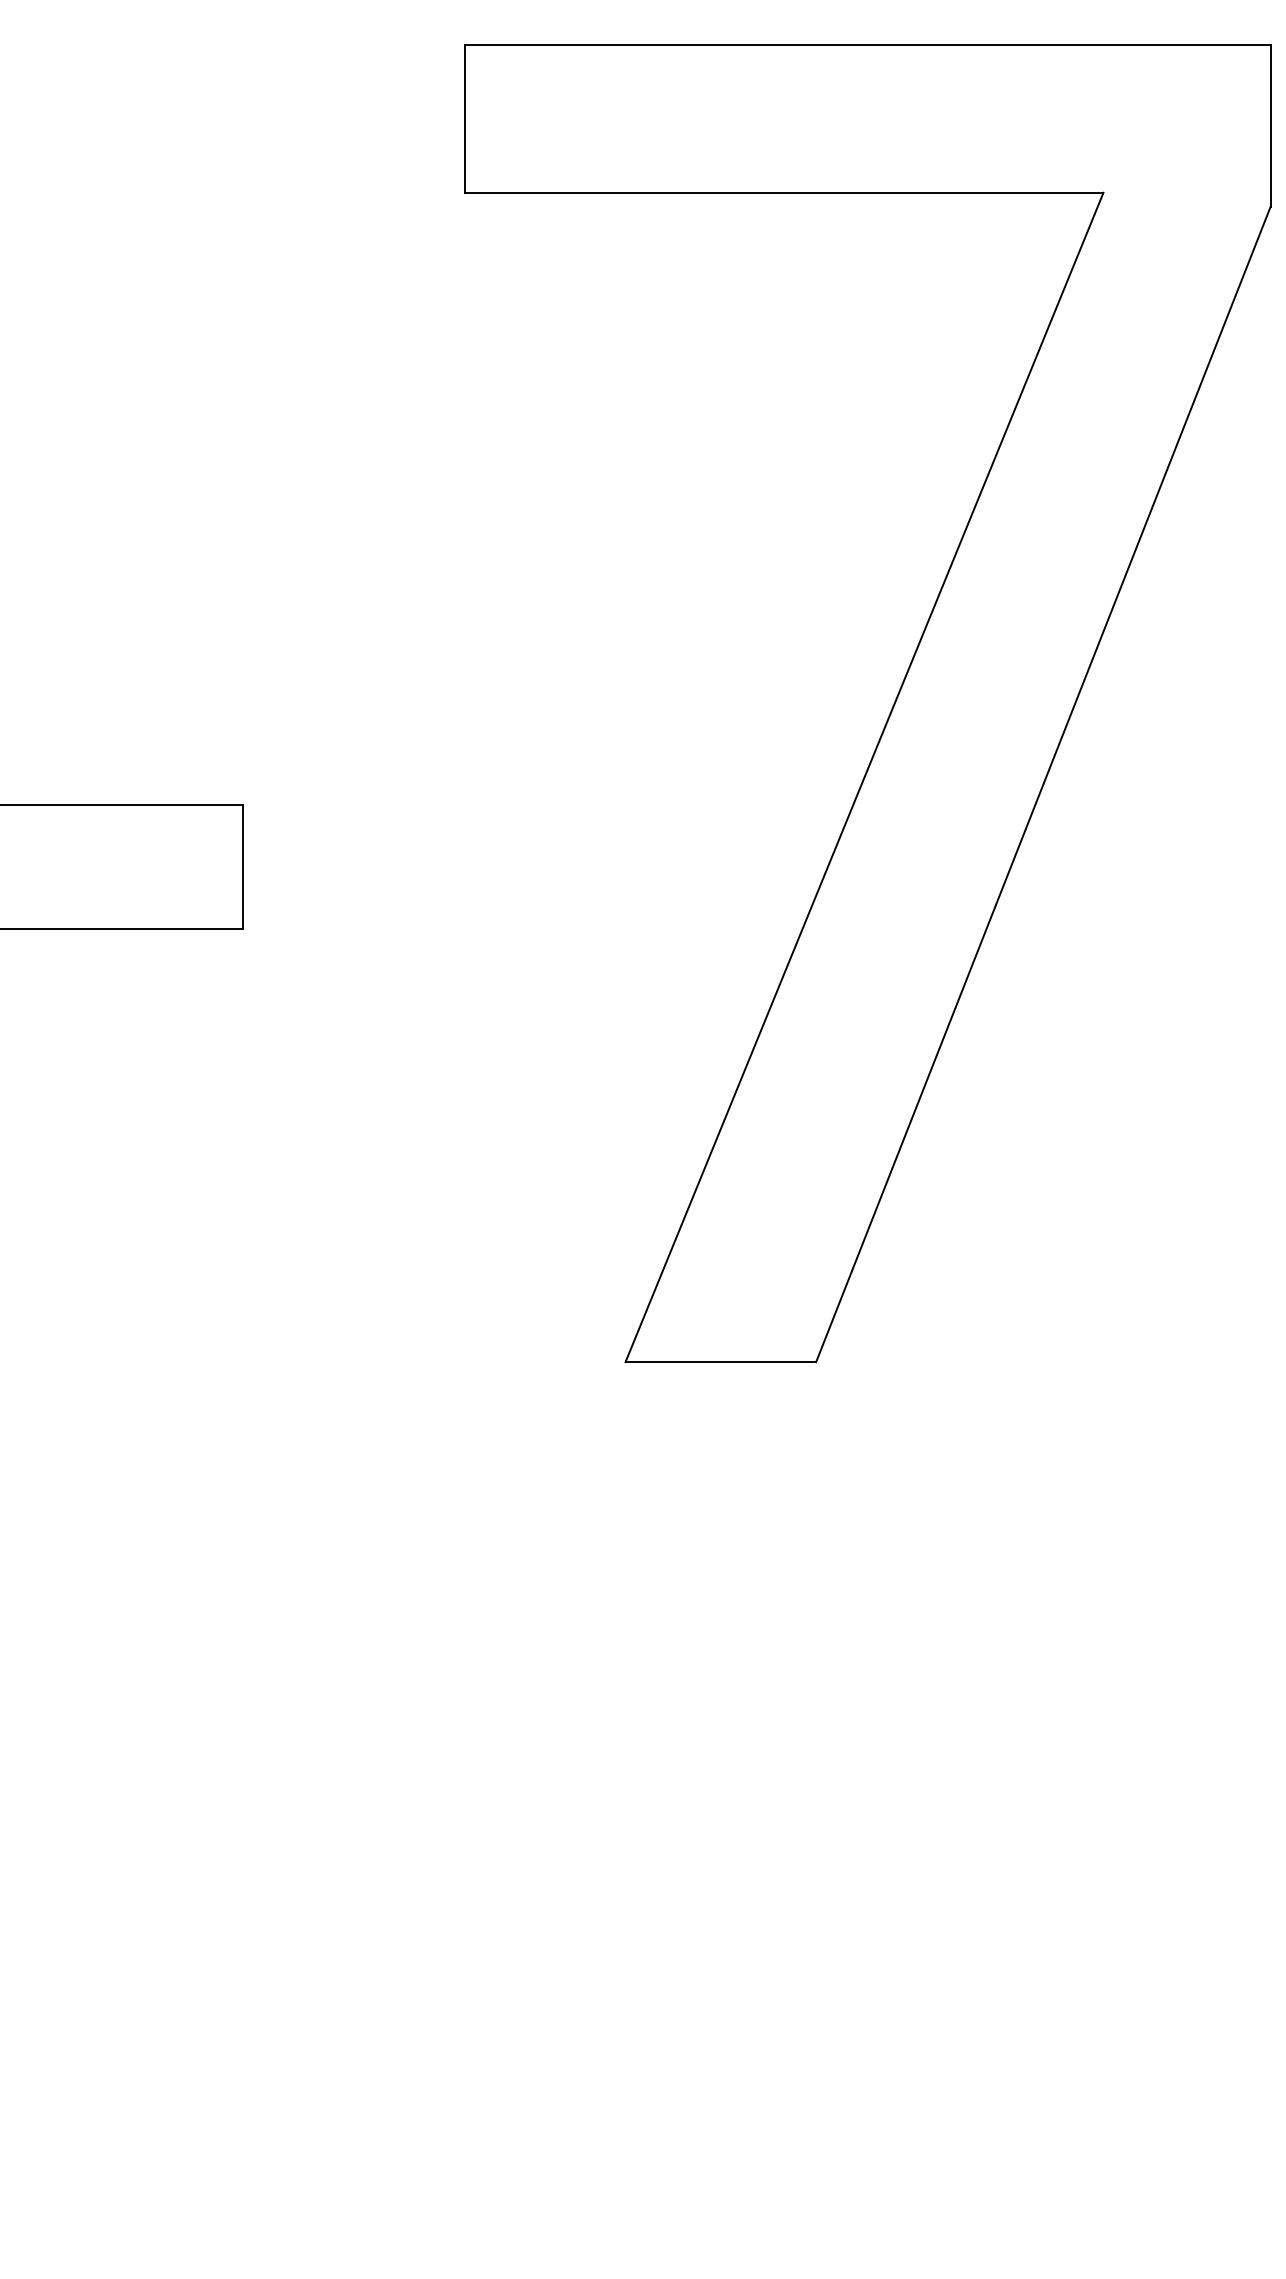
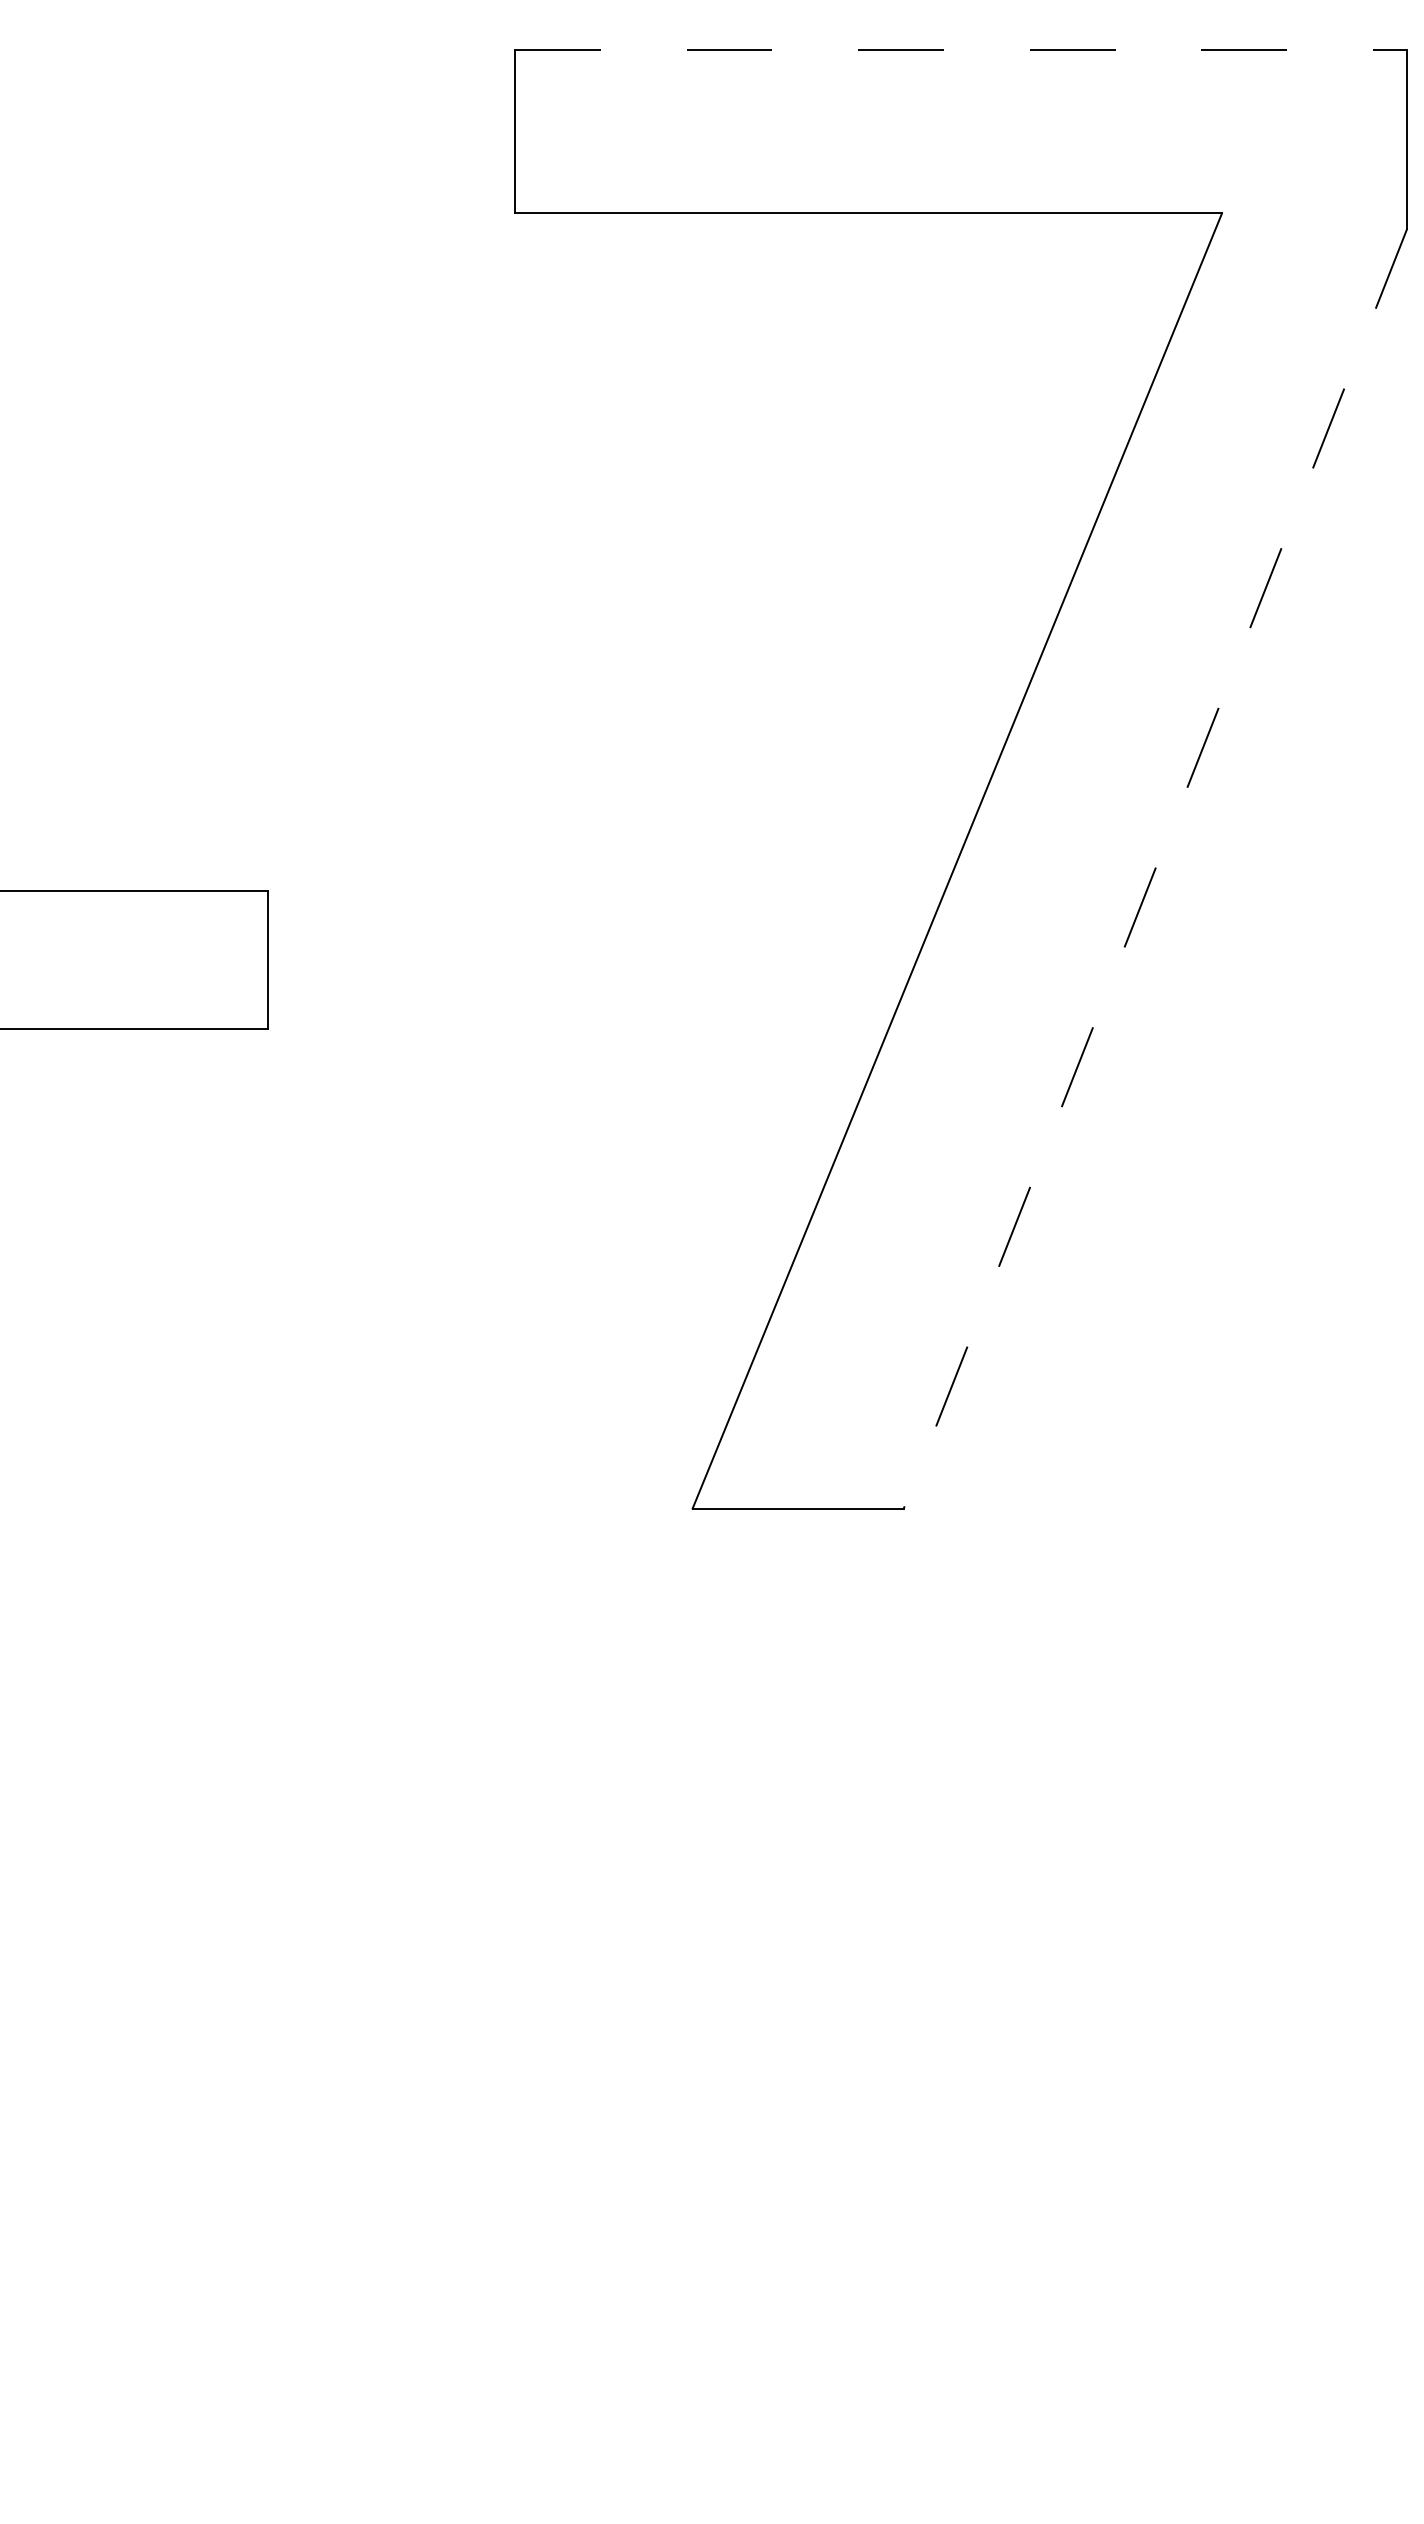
line: (867, 45) -> (960, 50), solid -> dashed
line: (1043, 784) -> (1155, 868), solid -> dashed

